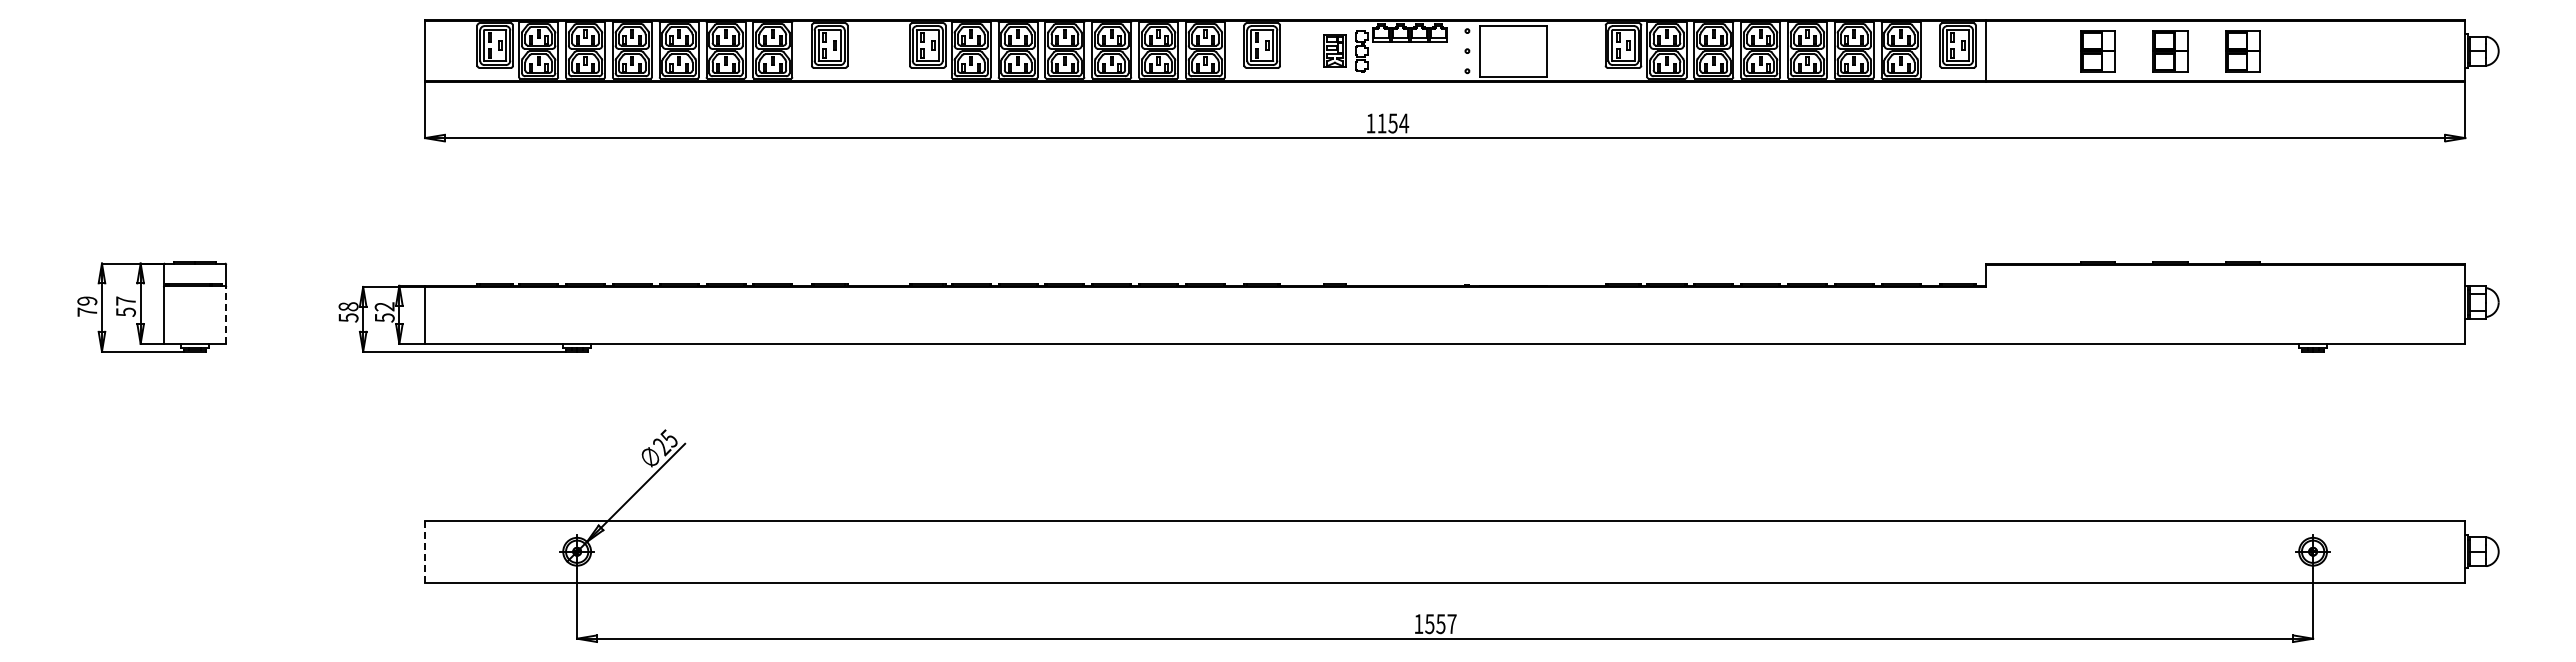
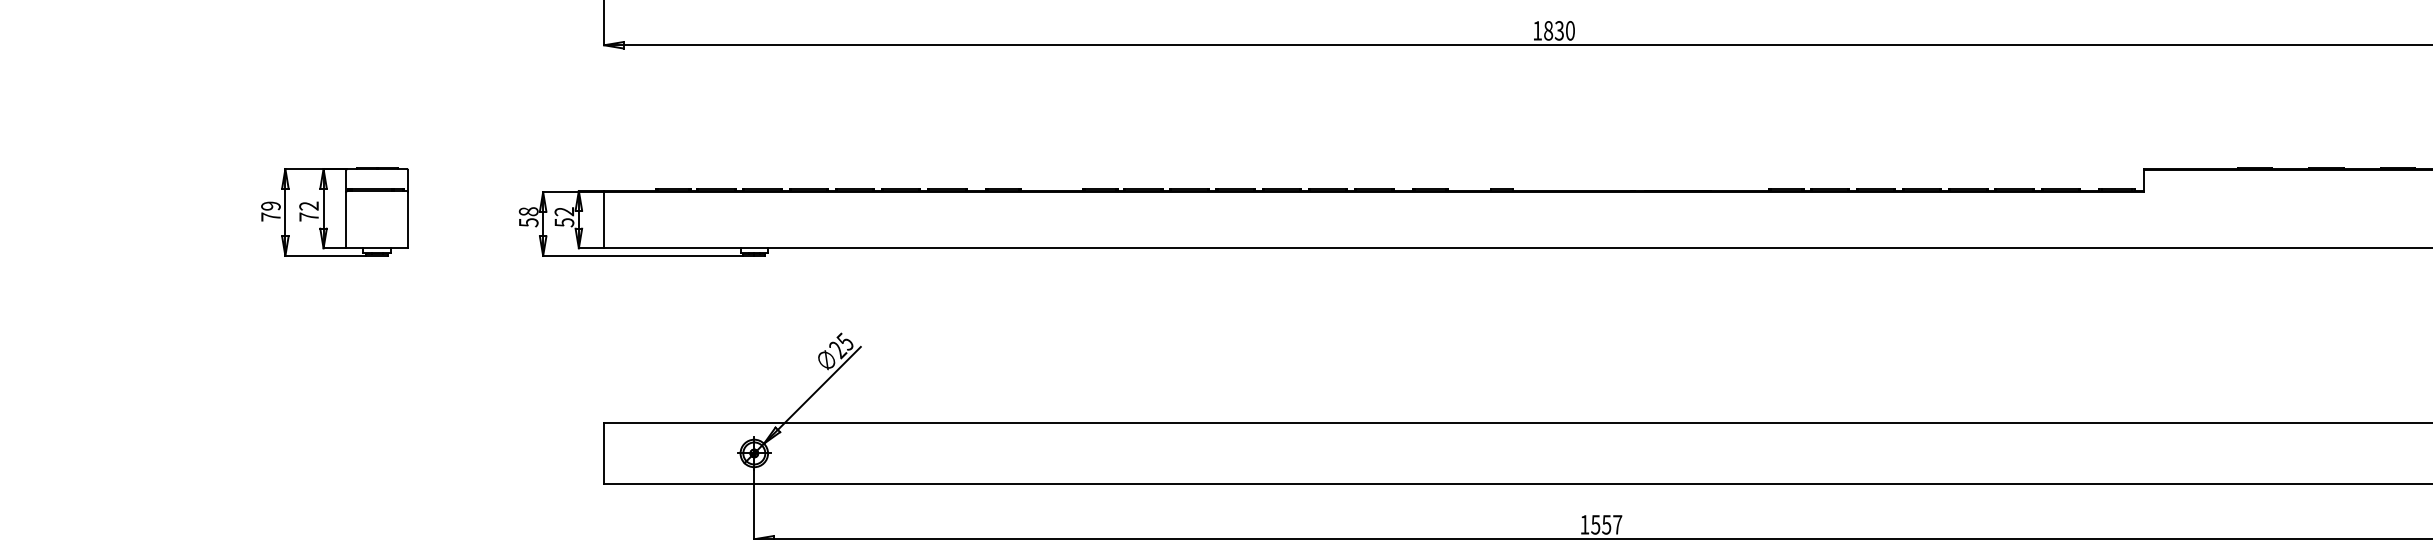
text: (1393, 123) -> (1559, 30), 1154 -> 1830
text: (125, 306) -> (308, 211), 57 -> 72
line: (226, 314) -> (408, 219), dashed -> solid
line: (425, 552) -> (604, 454), dashed -> solid

